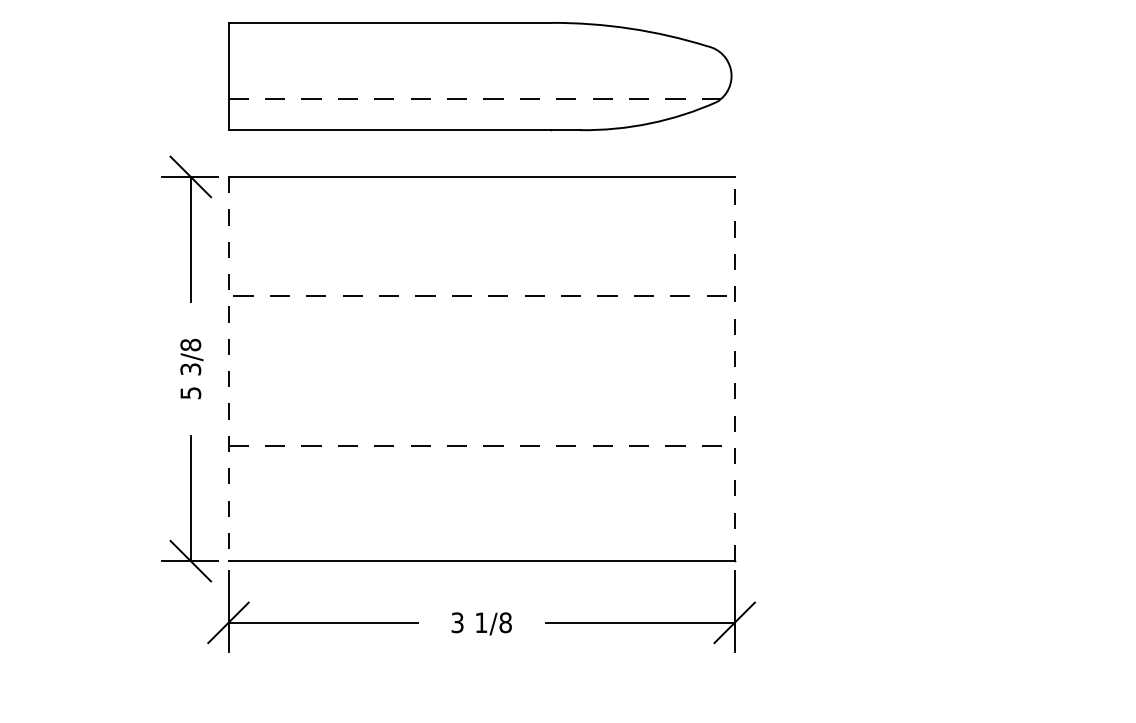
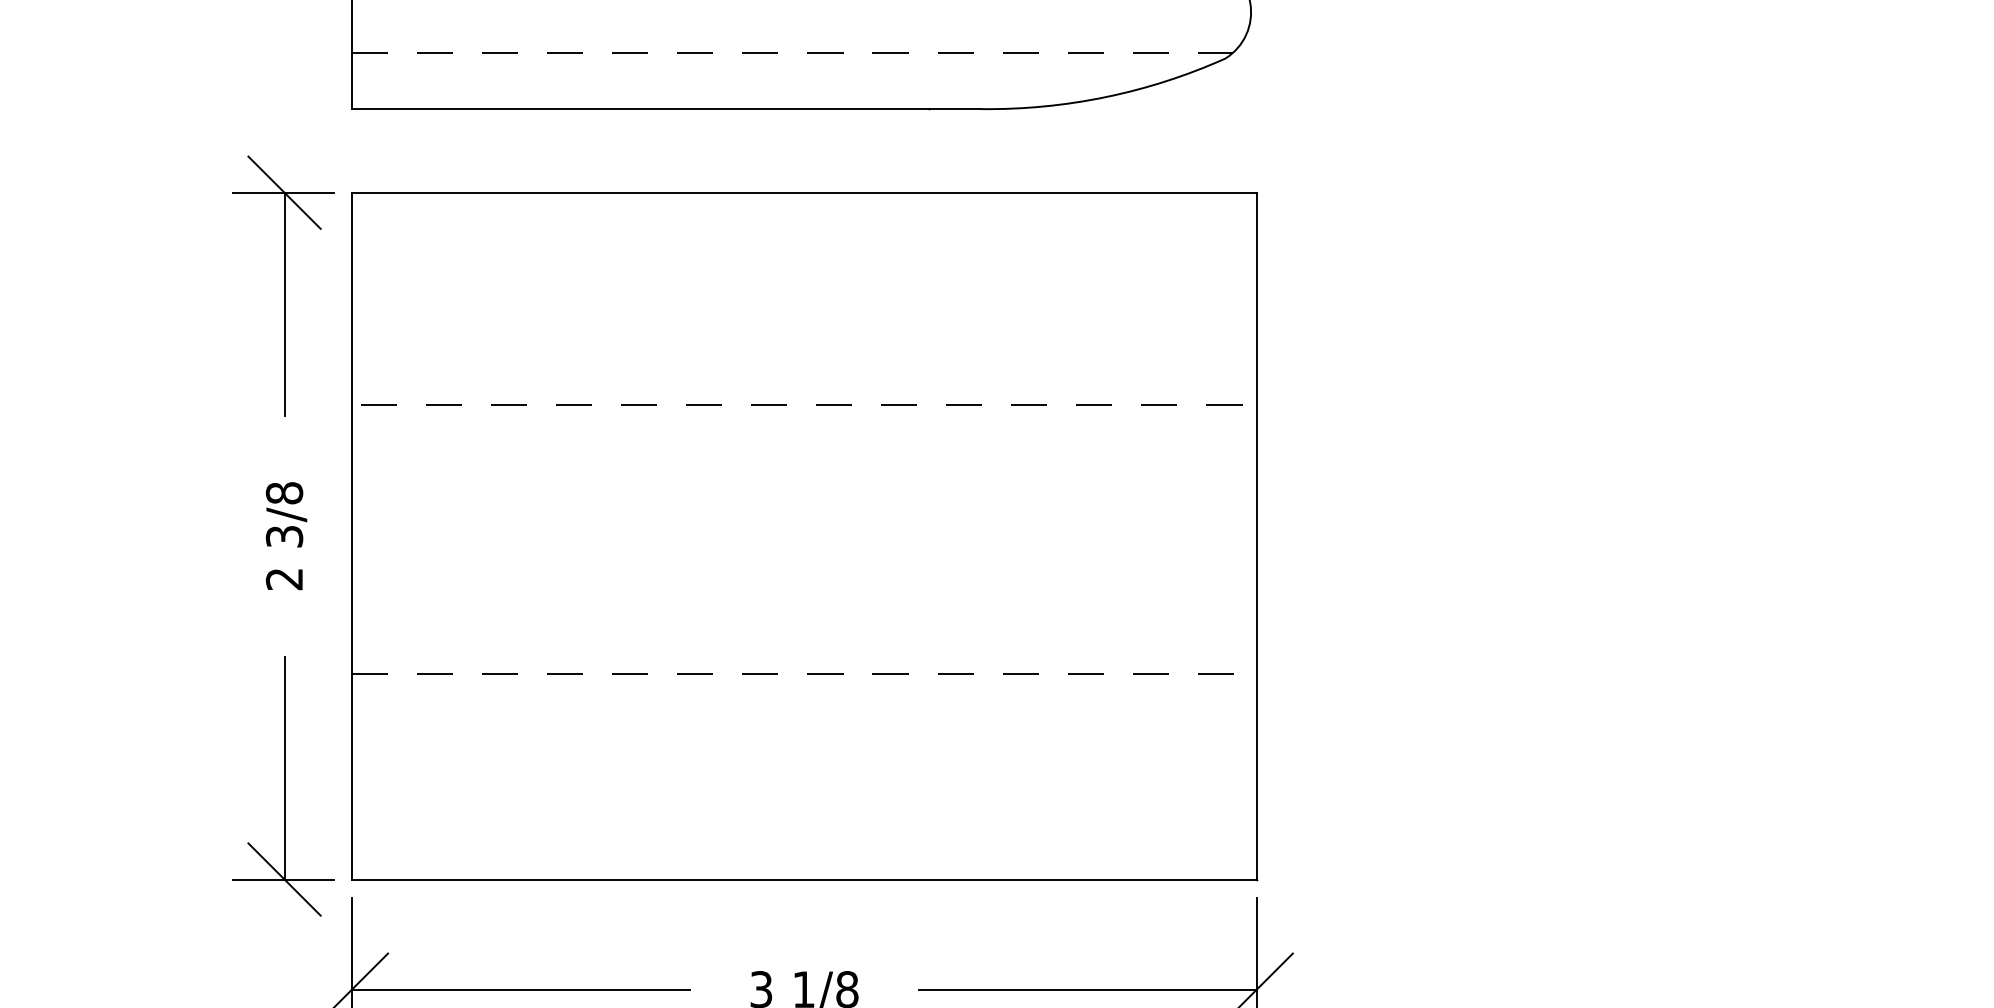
line: (734, 368) -> (1256, 535), dashed -> solid
line: (228, 369) -> (351, 536), dashed -> solid
text: (190, 393) -> (283, 579), 5 -> 2

